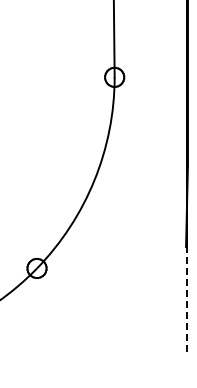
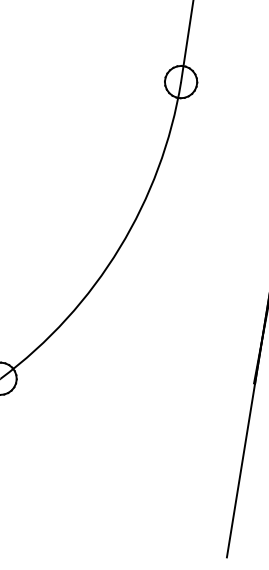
line: (186, 298) -> (240, 468), dashed -> solid

